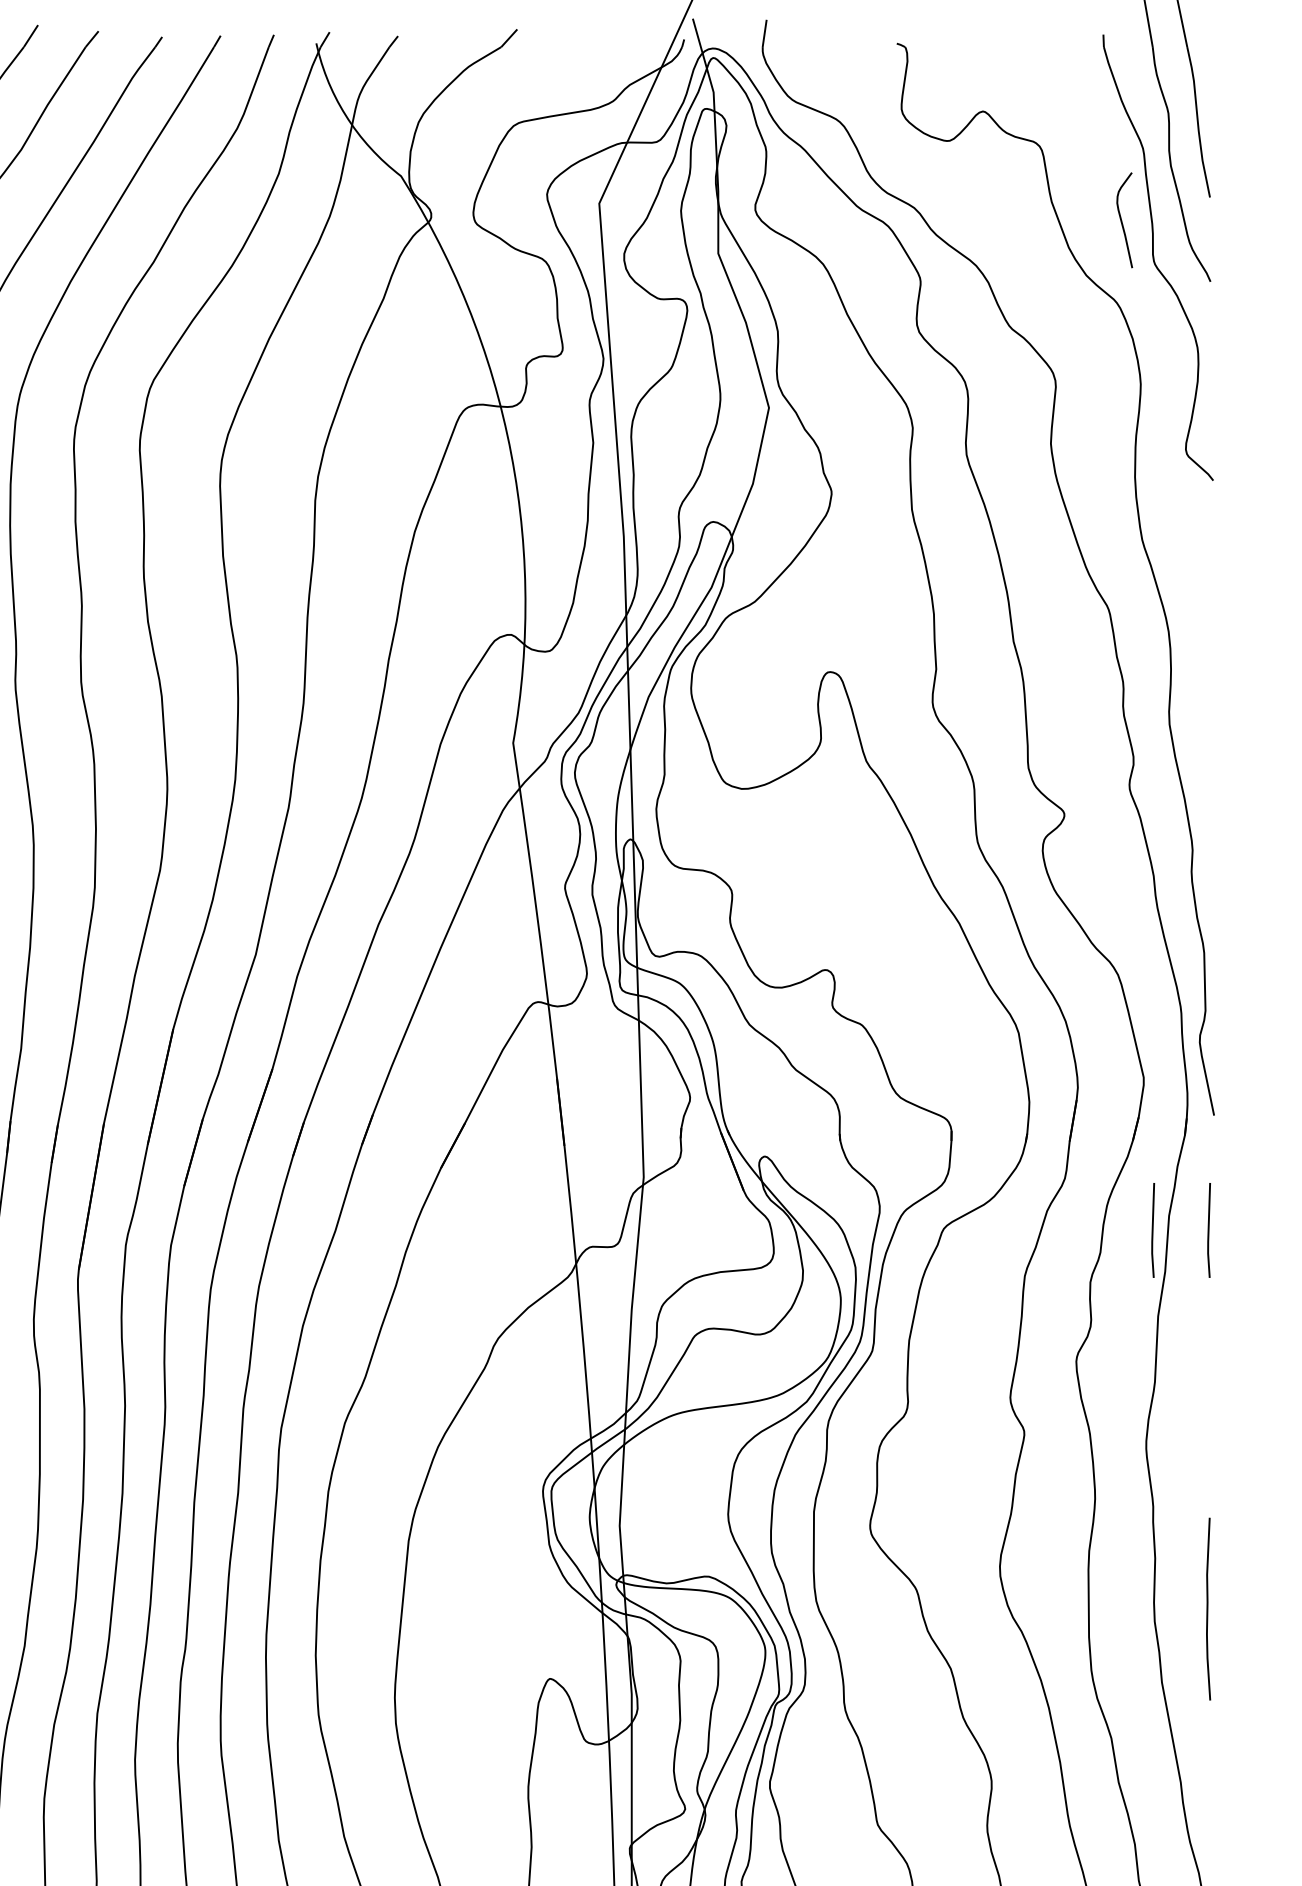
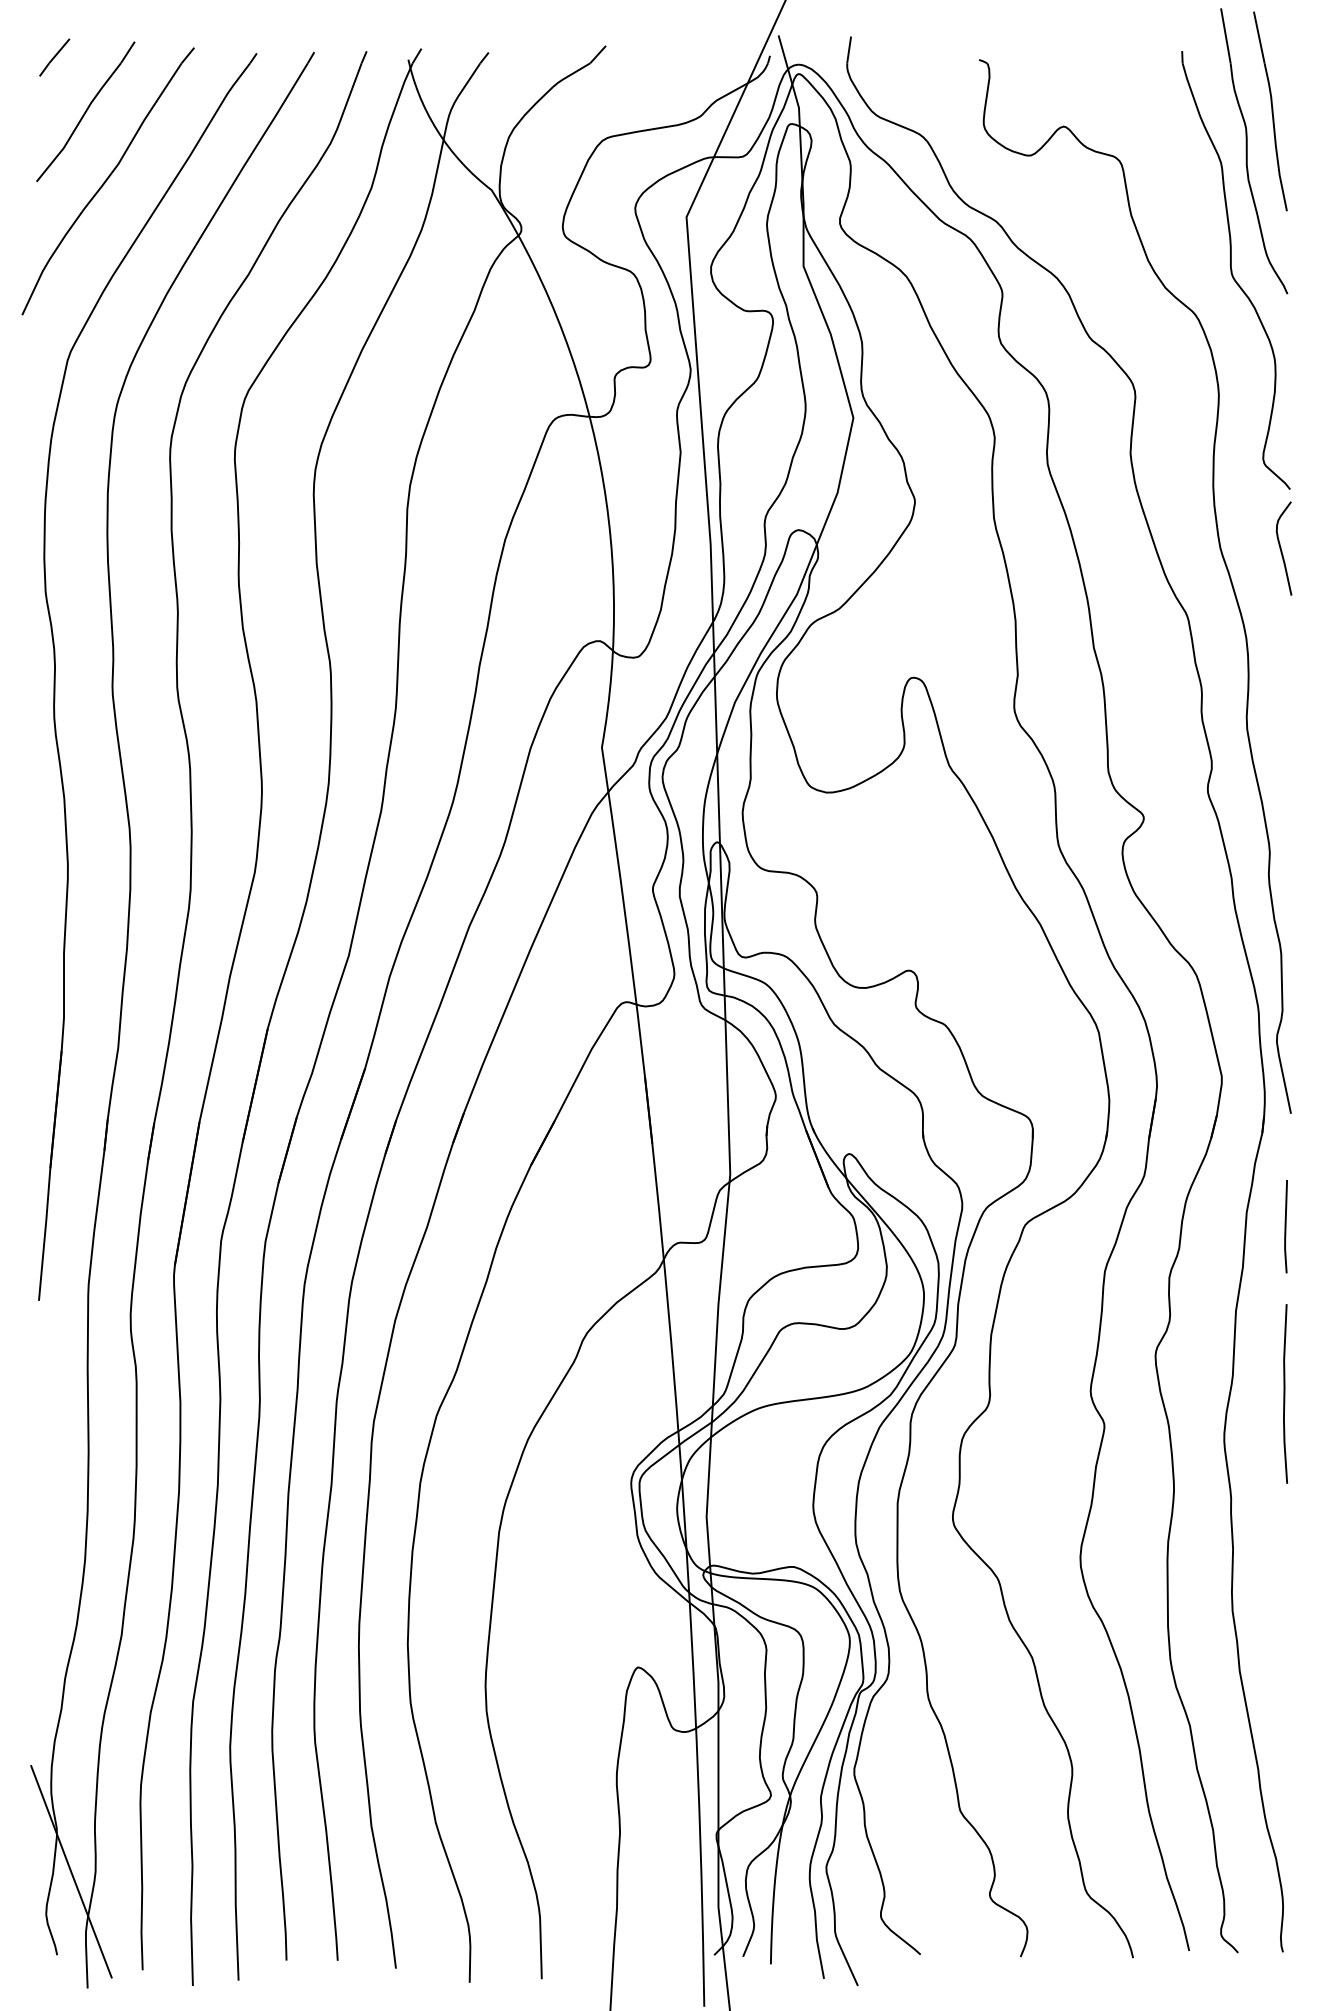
curve: (1122, 220) -> (1281, 548), moved
line: (1152, 1230) -> (1230, 1226), removed
curve: (1208, 1608) -> (1285, 1393), moved

